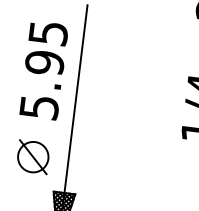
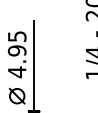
text: (39, 107) -> (17, 72), 5.95 -> 4.95

